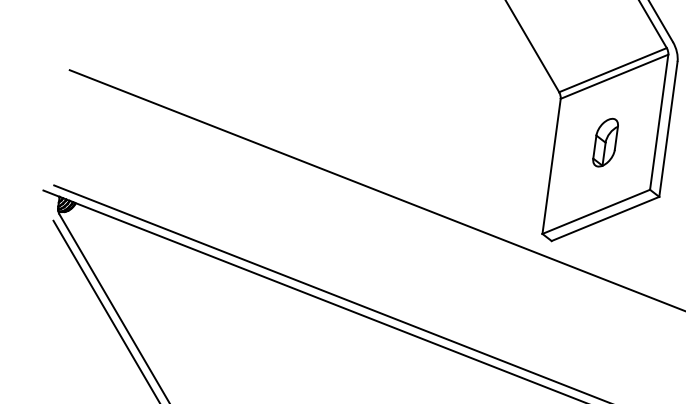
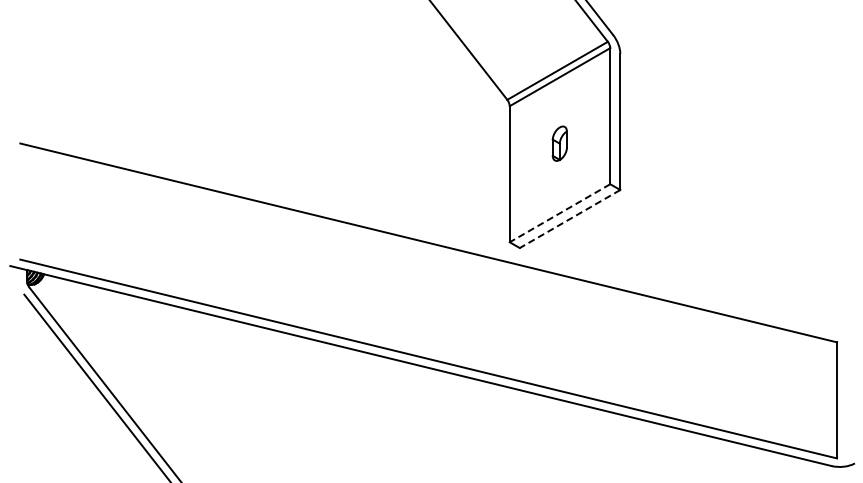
part: (605, 142) -> (559, 143), size x0.7
line: (595, 212) -> (559, 213), solid -> dashed
line: (604, 219) -> (569, 219), solid -> dashed

